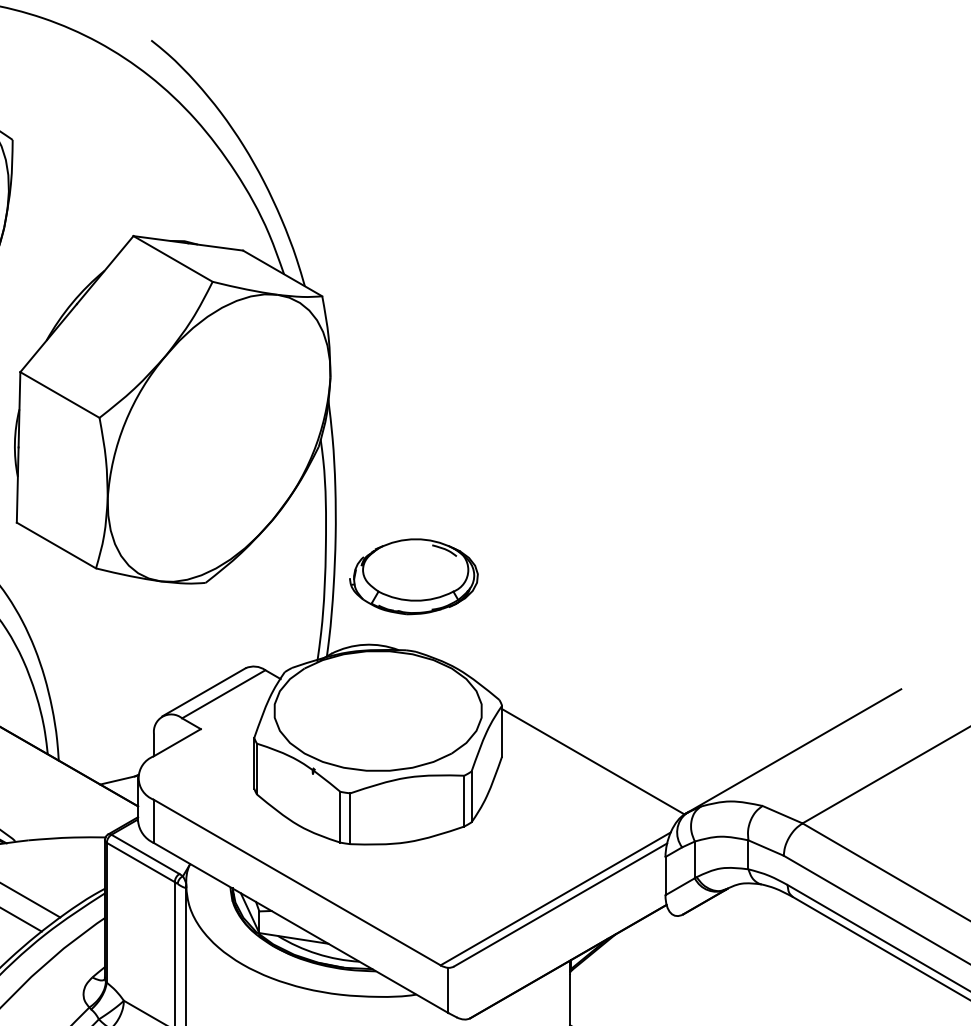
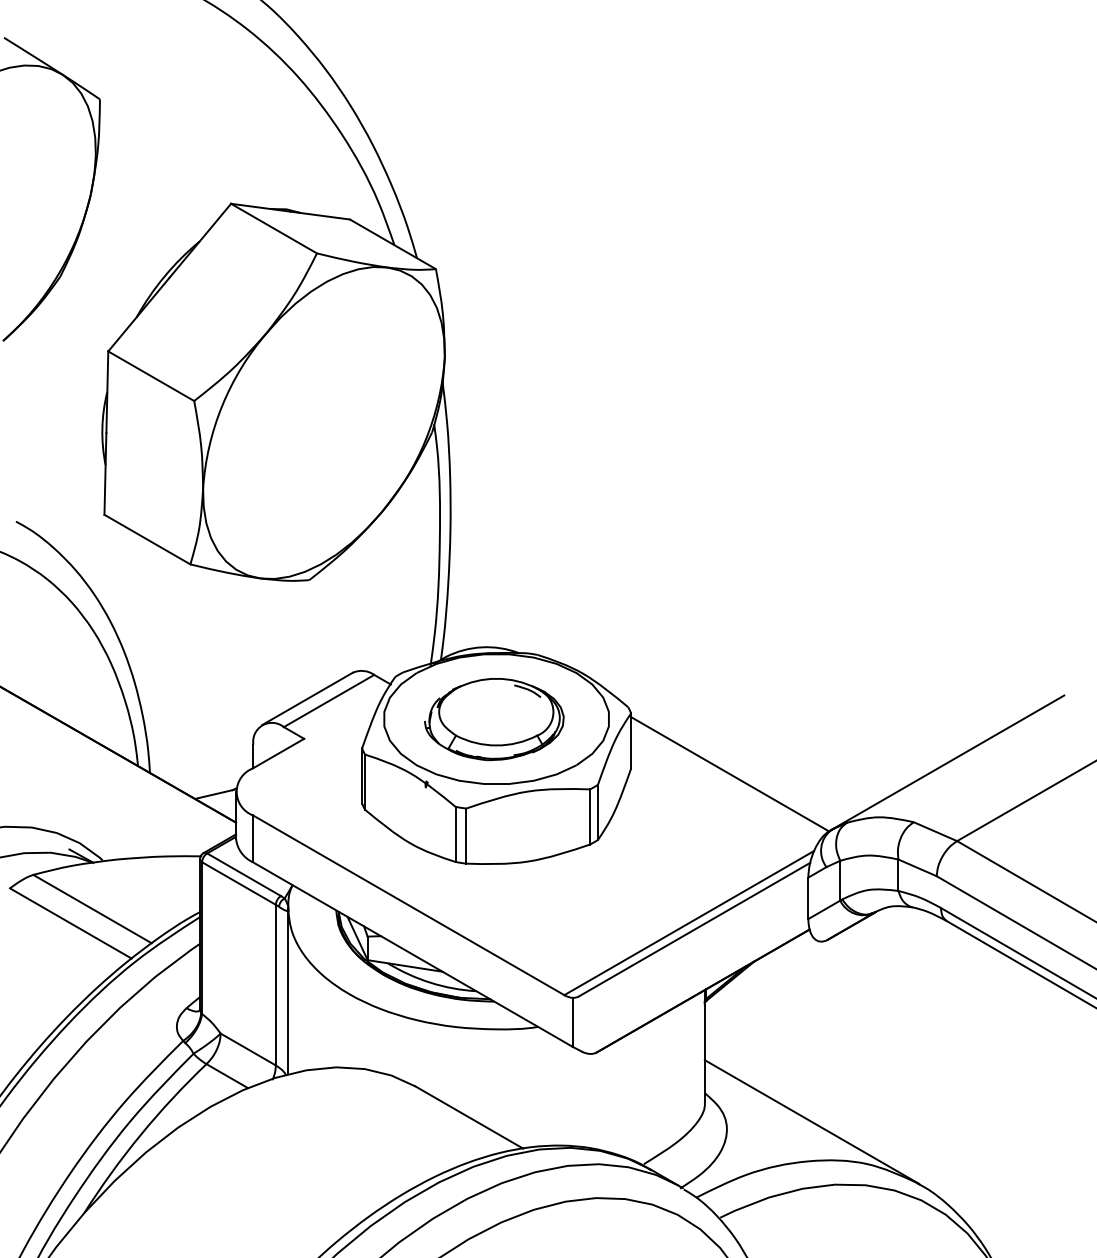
part: (414, 576) -> (494, 719), moved

